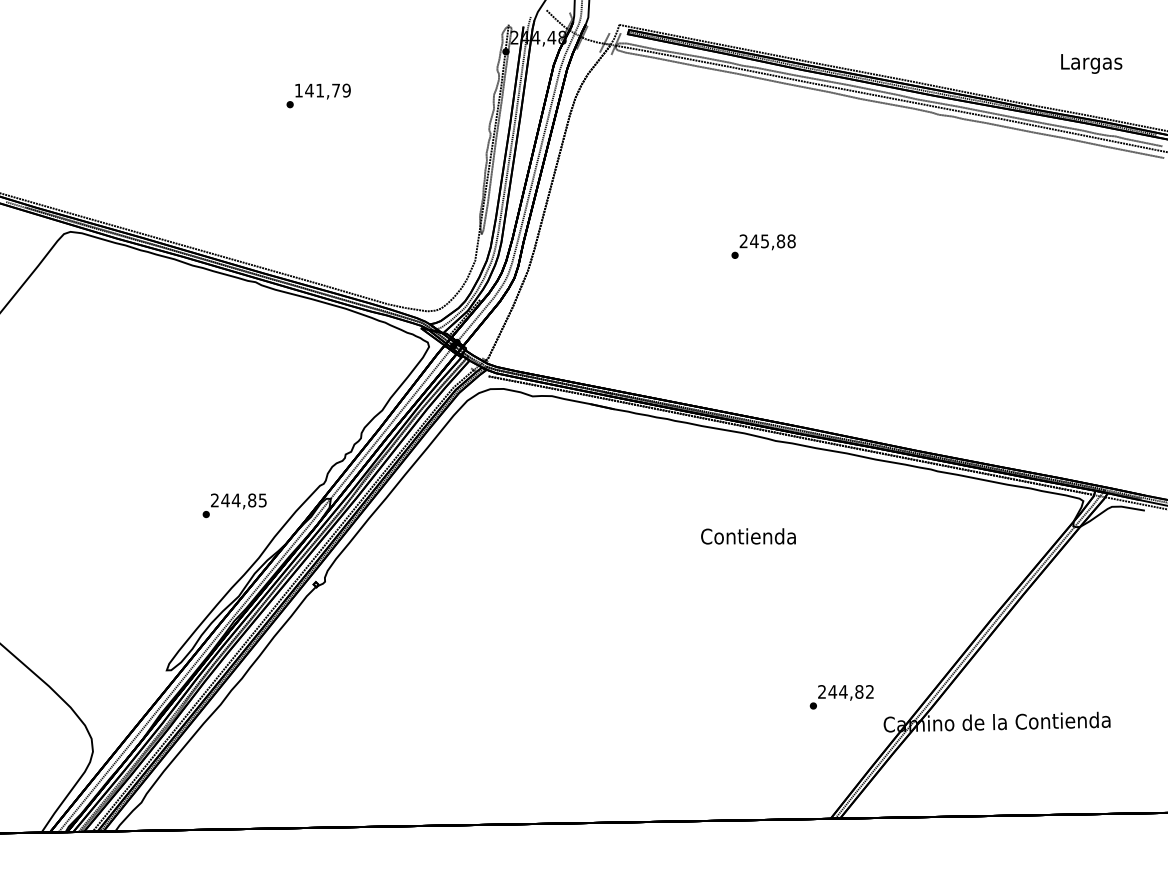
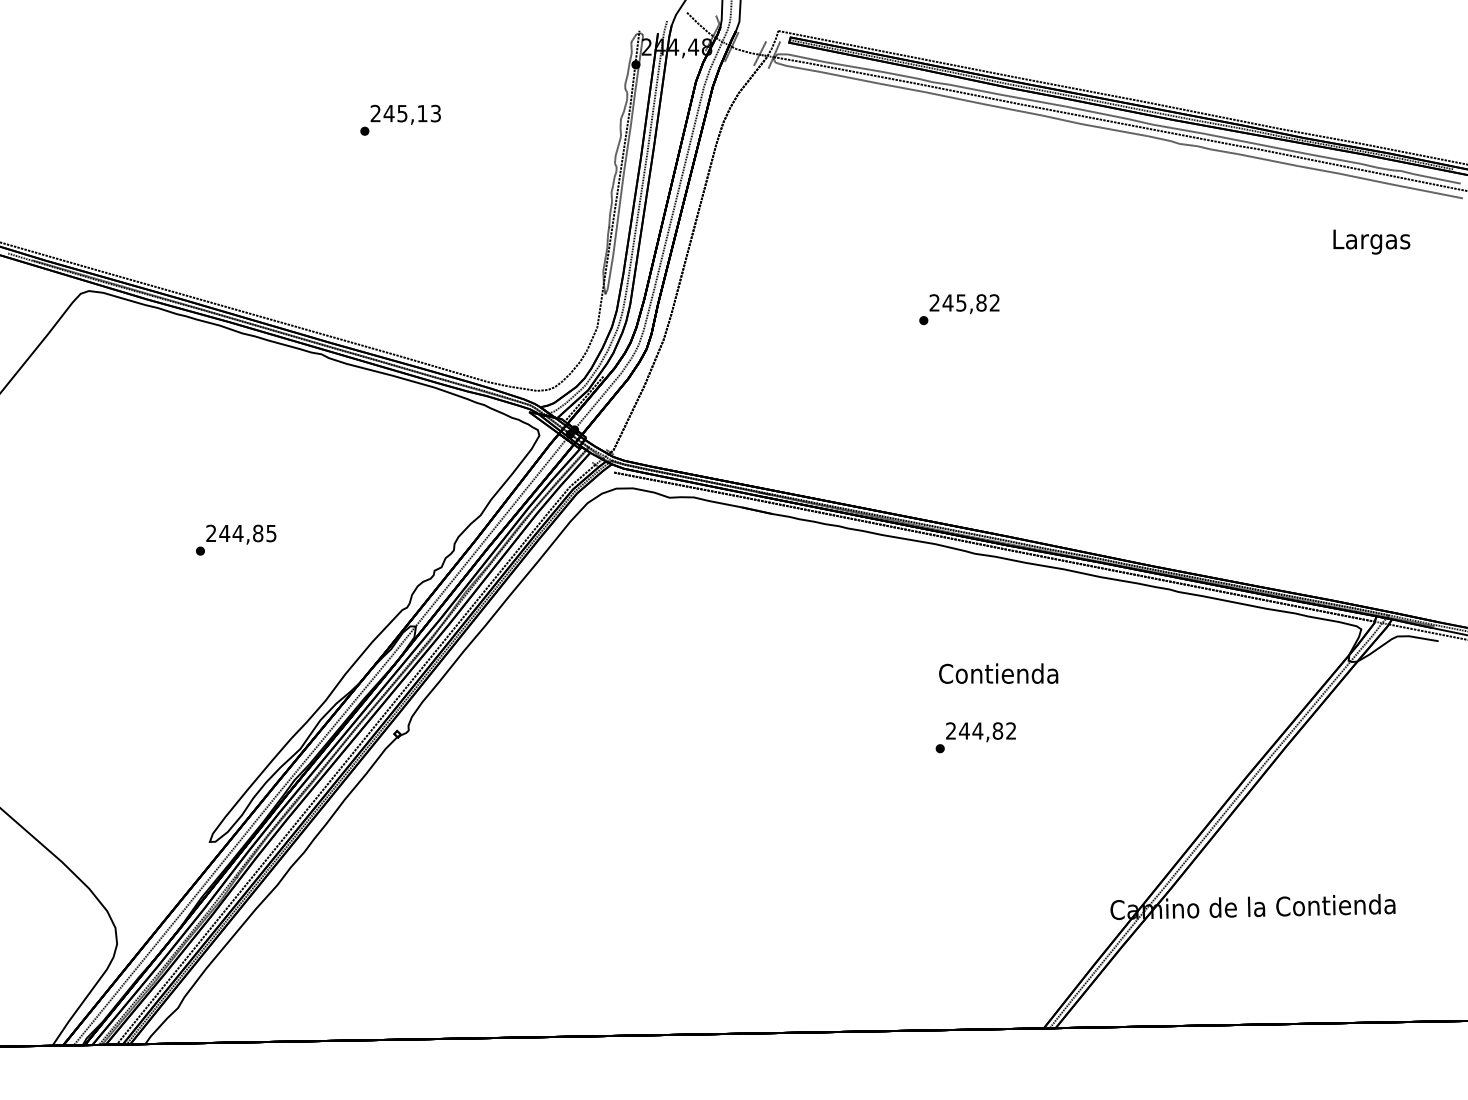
text: (1091, 63) -> (1371, 241), moved
text: (322, 90) -> (405, 113), 141,79 -> 245,13
text: (791, 240) -> (994, 302), 245,88 -> 245,82
text: (234, 505) -> (236, 539), moved
text: (748, 536) -> (998, 673), moved
text: (841, 697) -> (975, 737), moved

